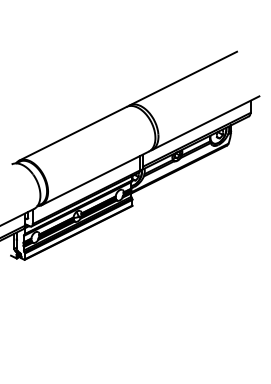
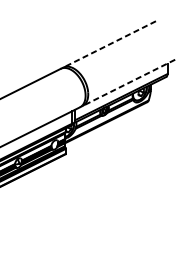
line: (182, 78) -> (108, 44), solid -> dashed
line: (205, 123) -> (128, 83), solid -> dashed

